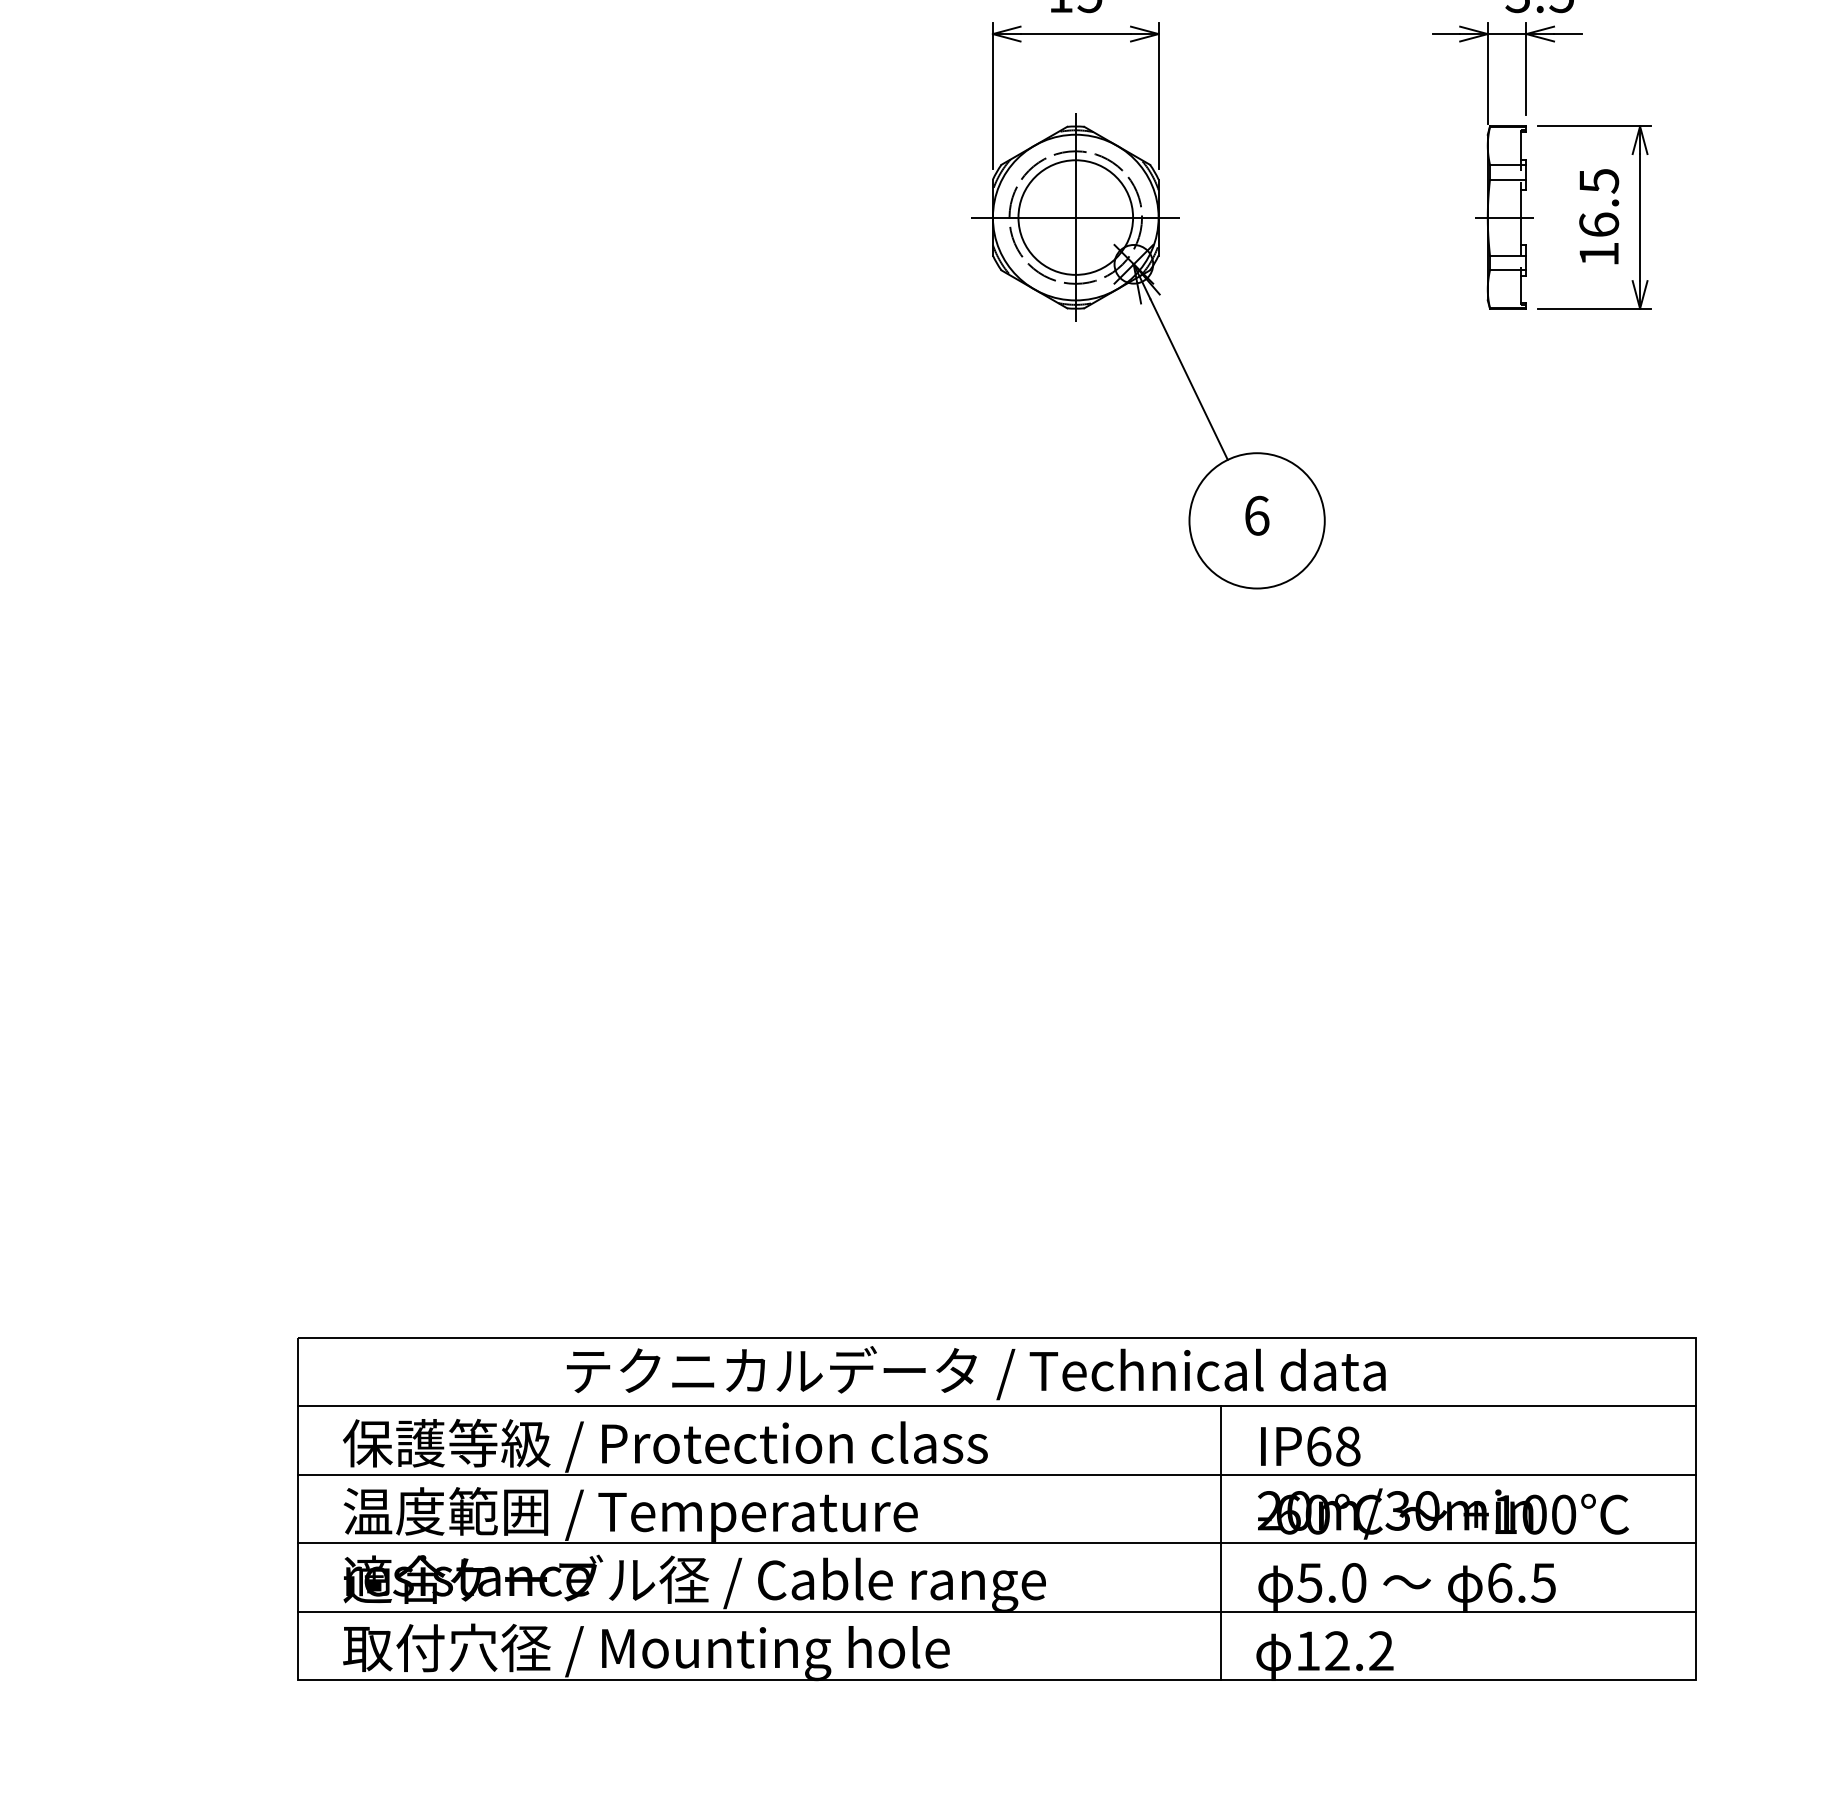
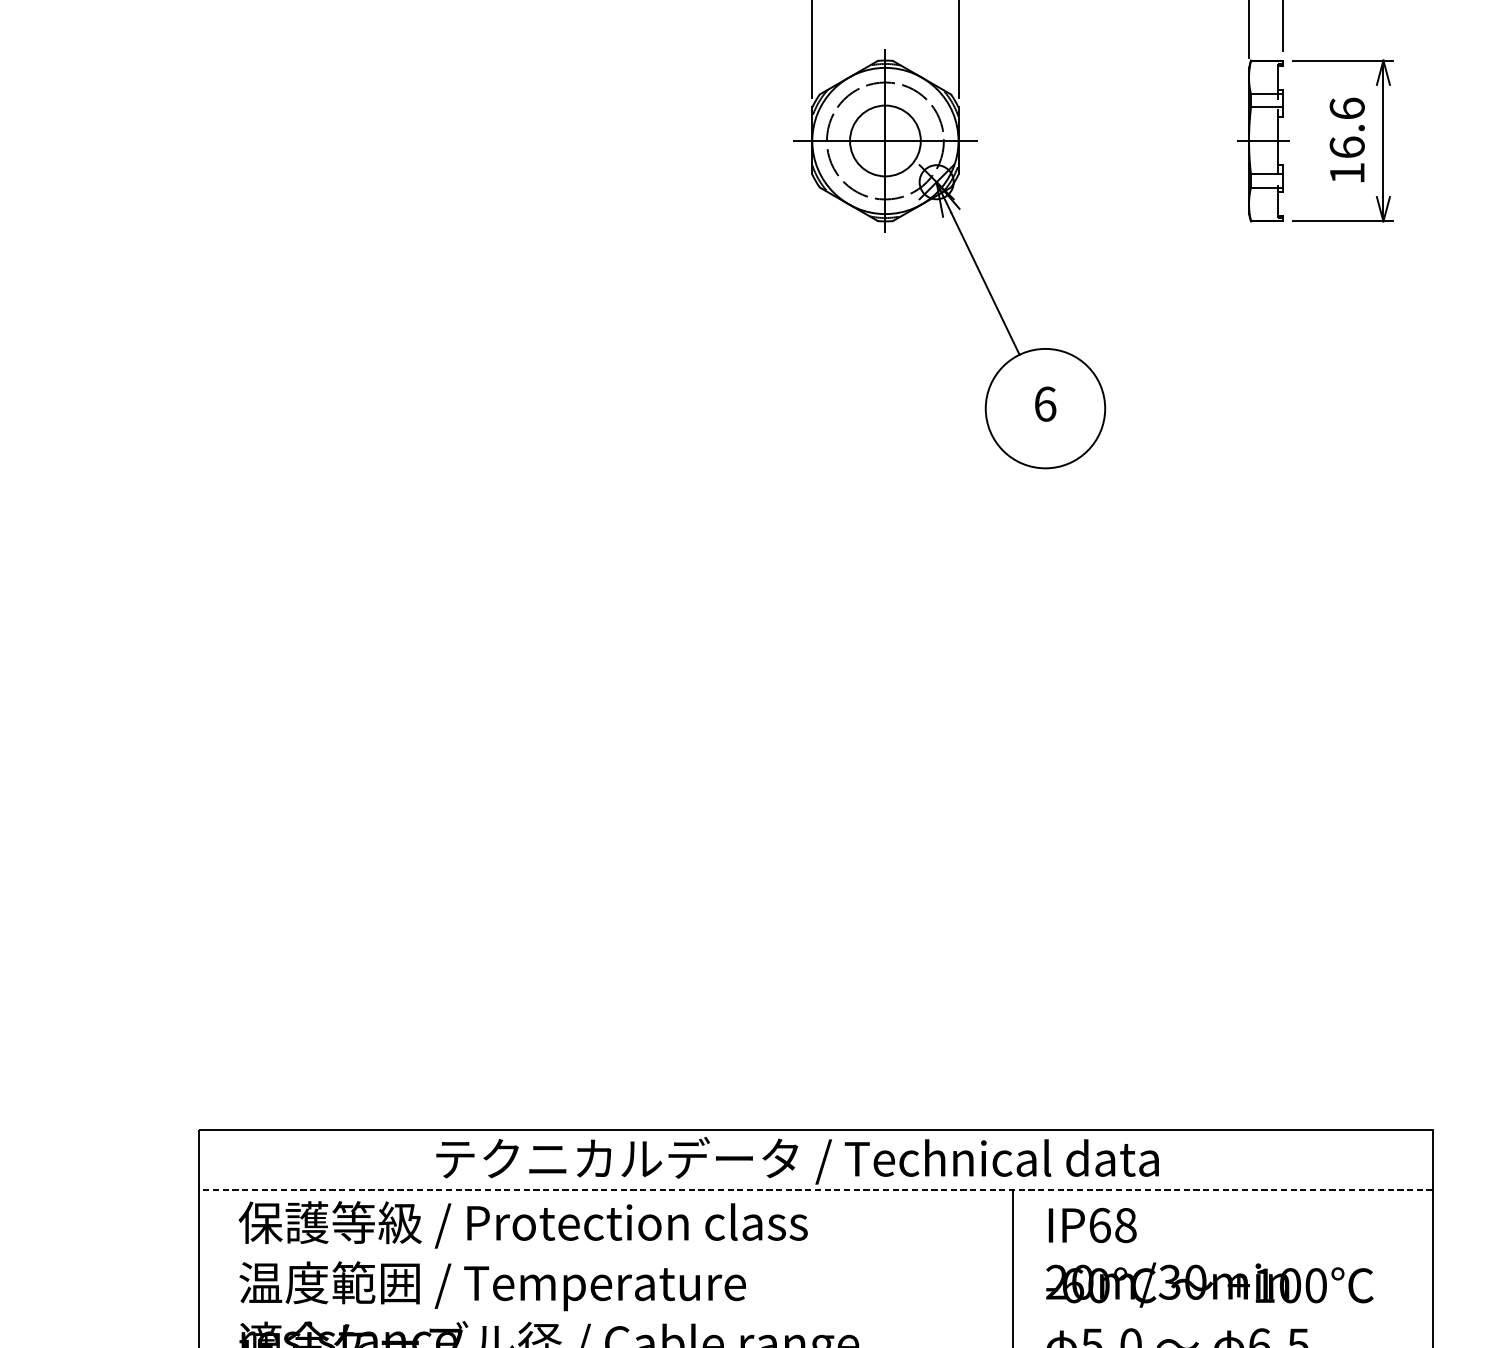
text: (1599, 180) -> (1347, 108), 16.5 -> 16.6
circle: (1075, 217) -> (885, 140), size x0.7
line: (997, 1406) -> (816, 1190), solid -> dashed
line: (996, 1474) -> (815, 1250), removed
line: (996, 1543) -> (815, 1311), removed

